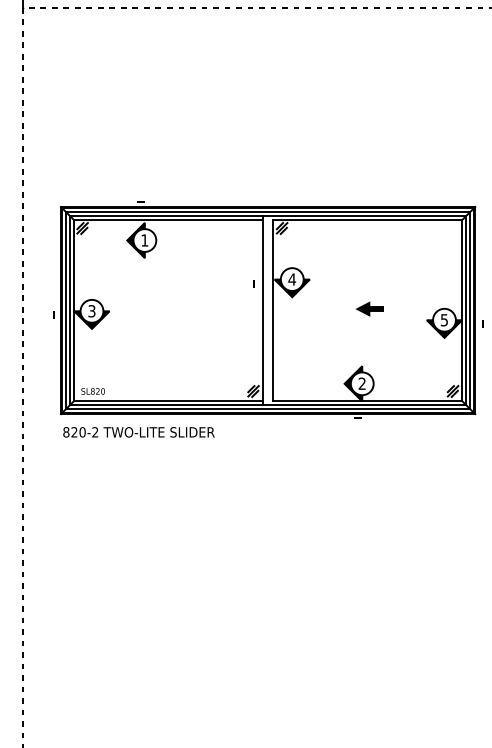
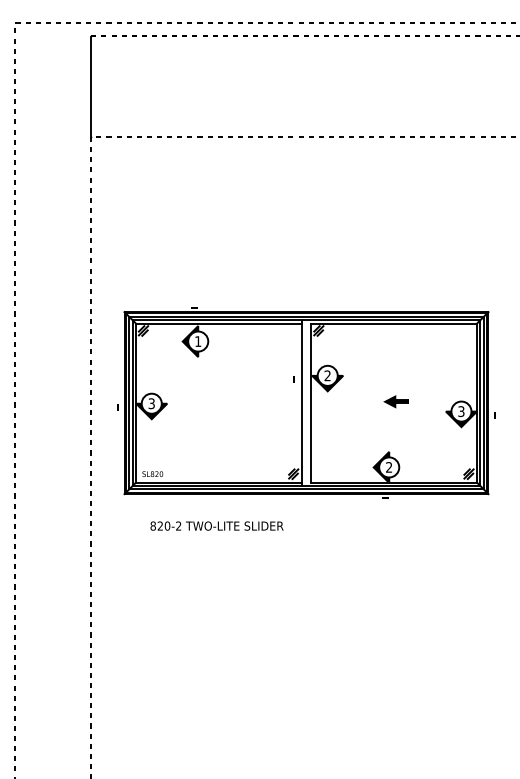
text: (292, 279) -> (327, 375), 4 -> 2
text: (444, 320) -> (461, 411), 5 -> 3
text: (138, 431) -> (216, 525), moved

